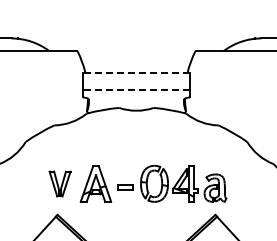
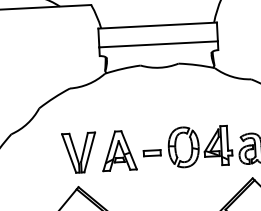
line: (136, 72) -> (157, 25), dashed -> solid
line: (136, 89) -> (158, 44), dashed -> solid
part: (59, 183) -> (78, 152), size x1.43

